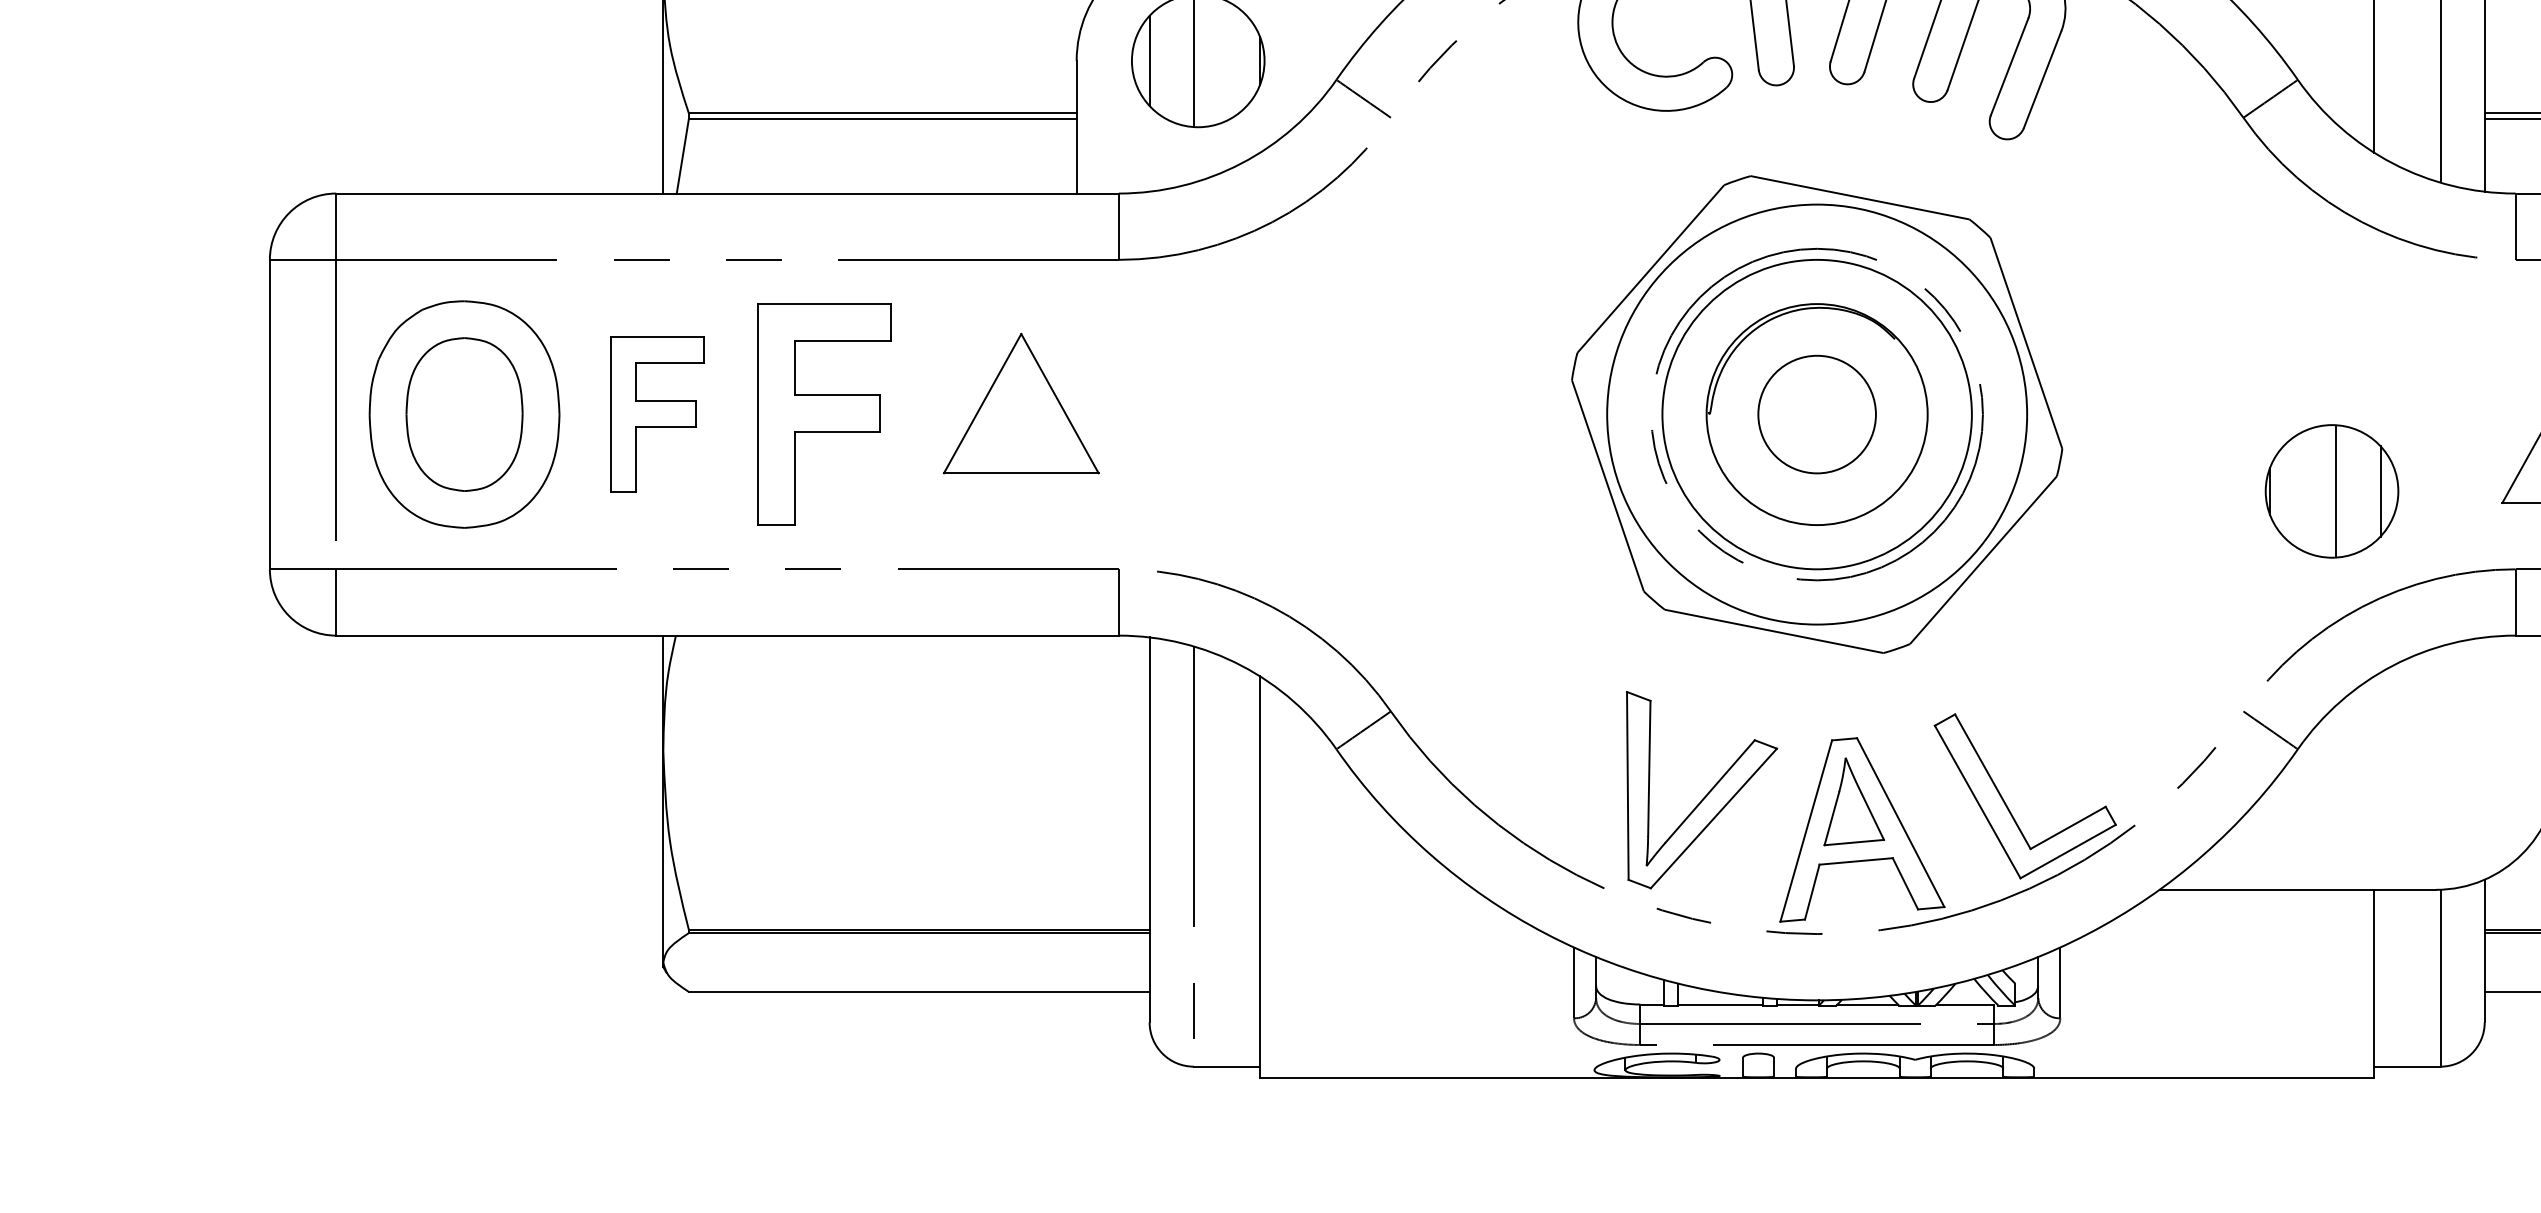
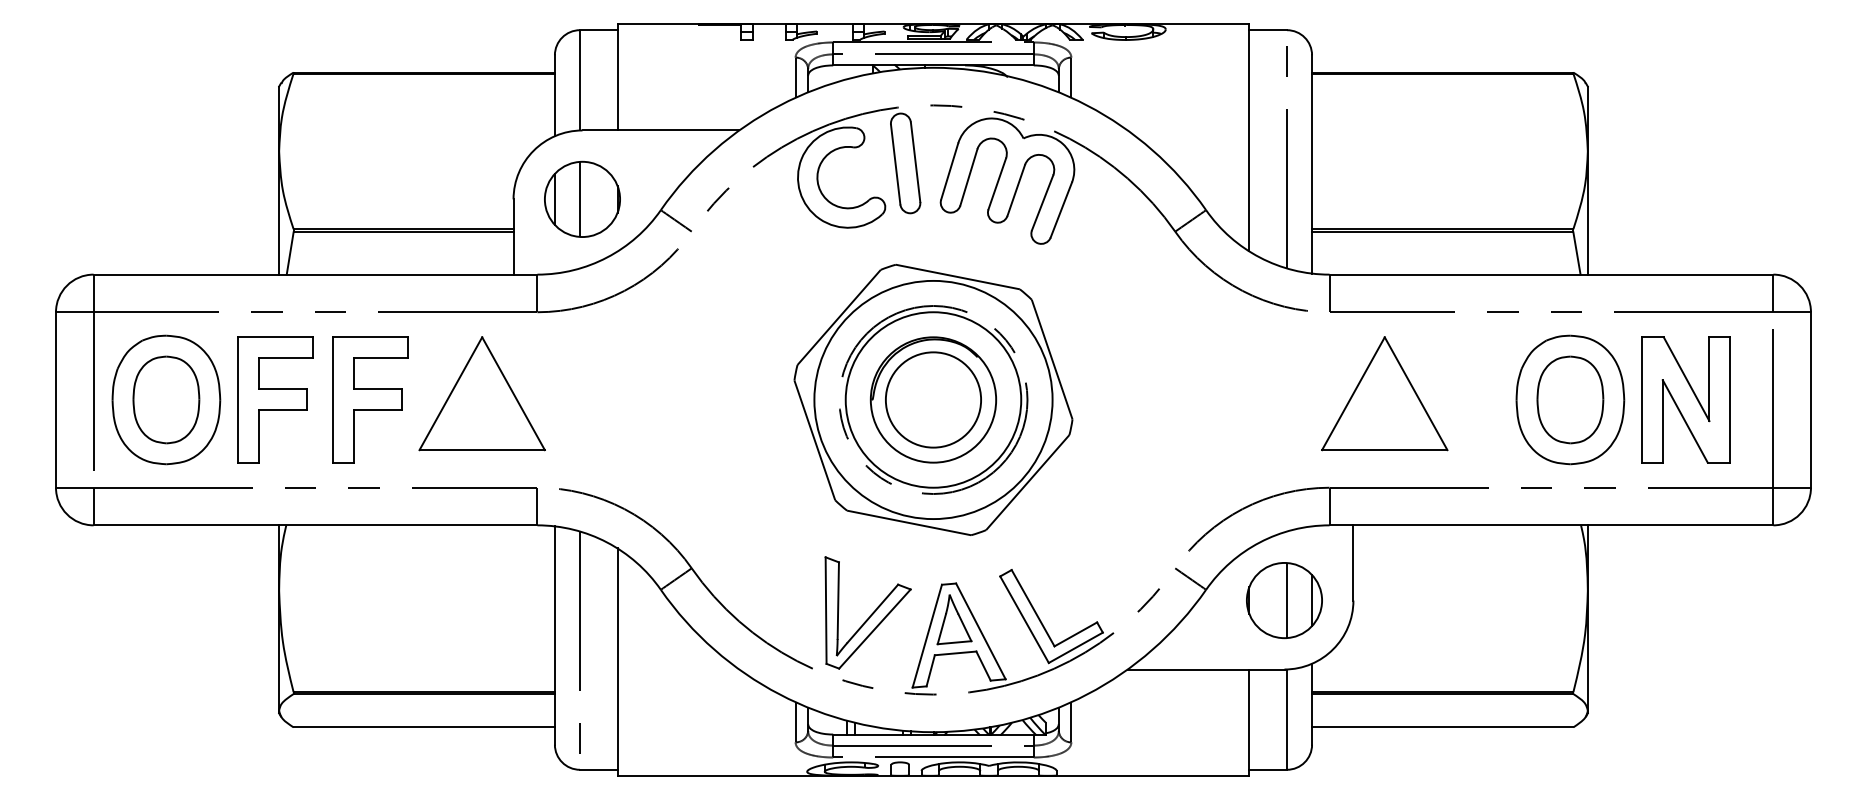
part: (1020, 403) -> (481, 393), size x1.43
part: (656, 413) -> (275, 399), size x1.43
circle: (1817, 413) -> (933, 399), size x1.43
part: (2332, 491) -> (1284, 600), moved

